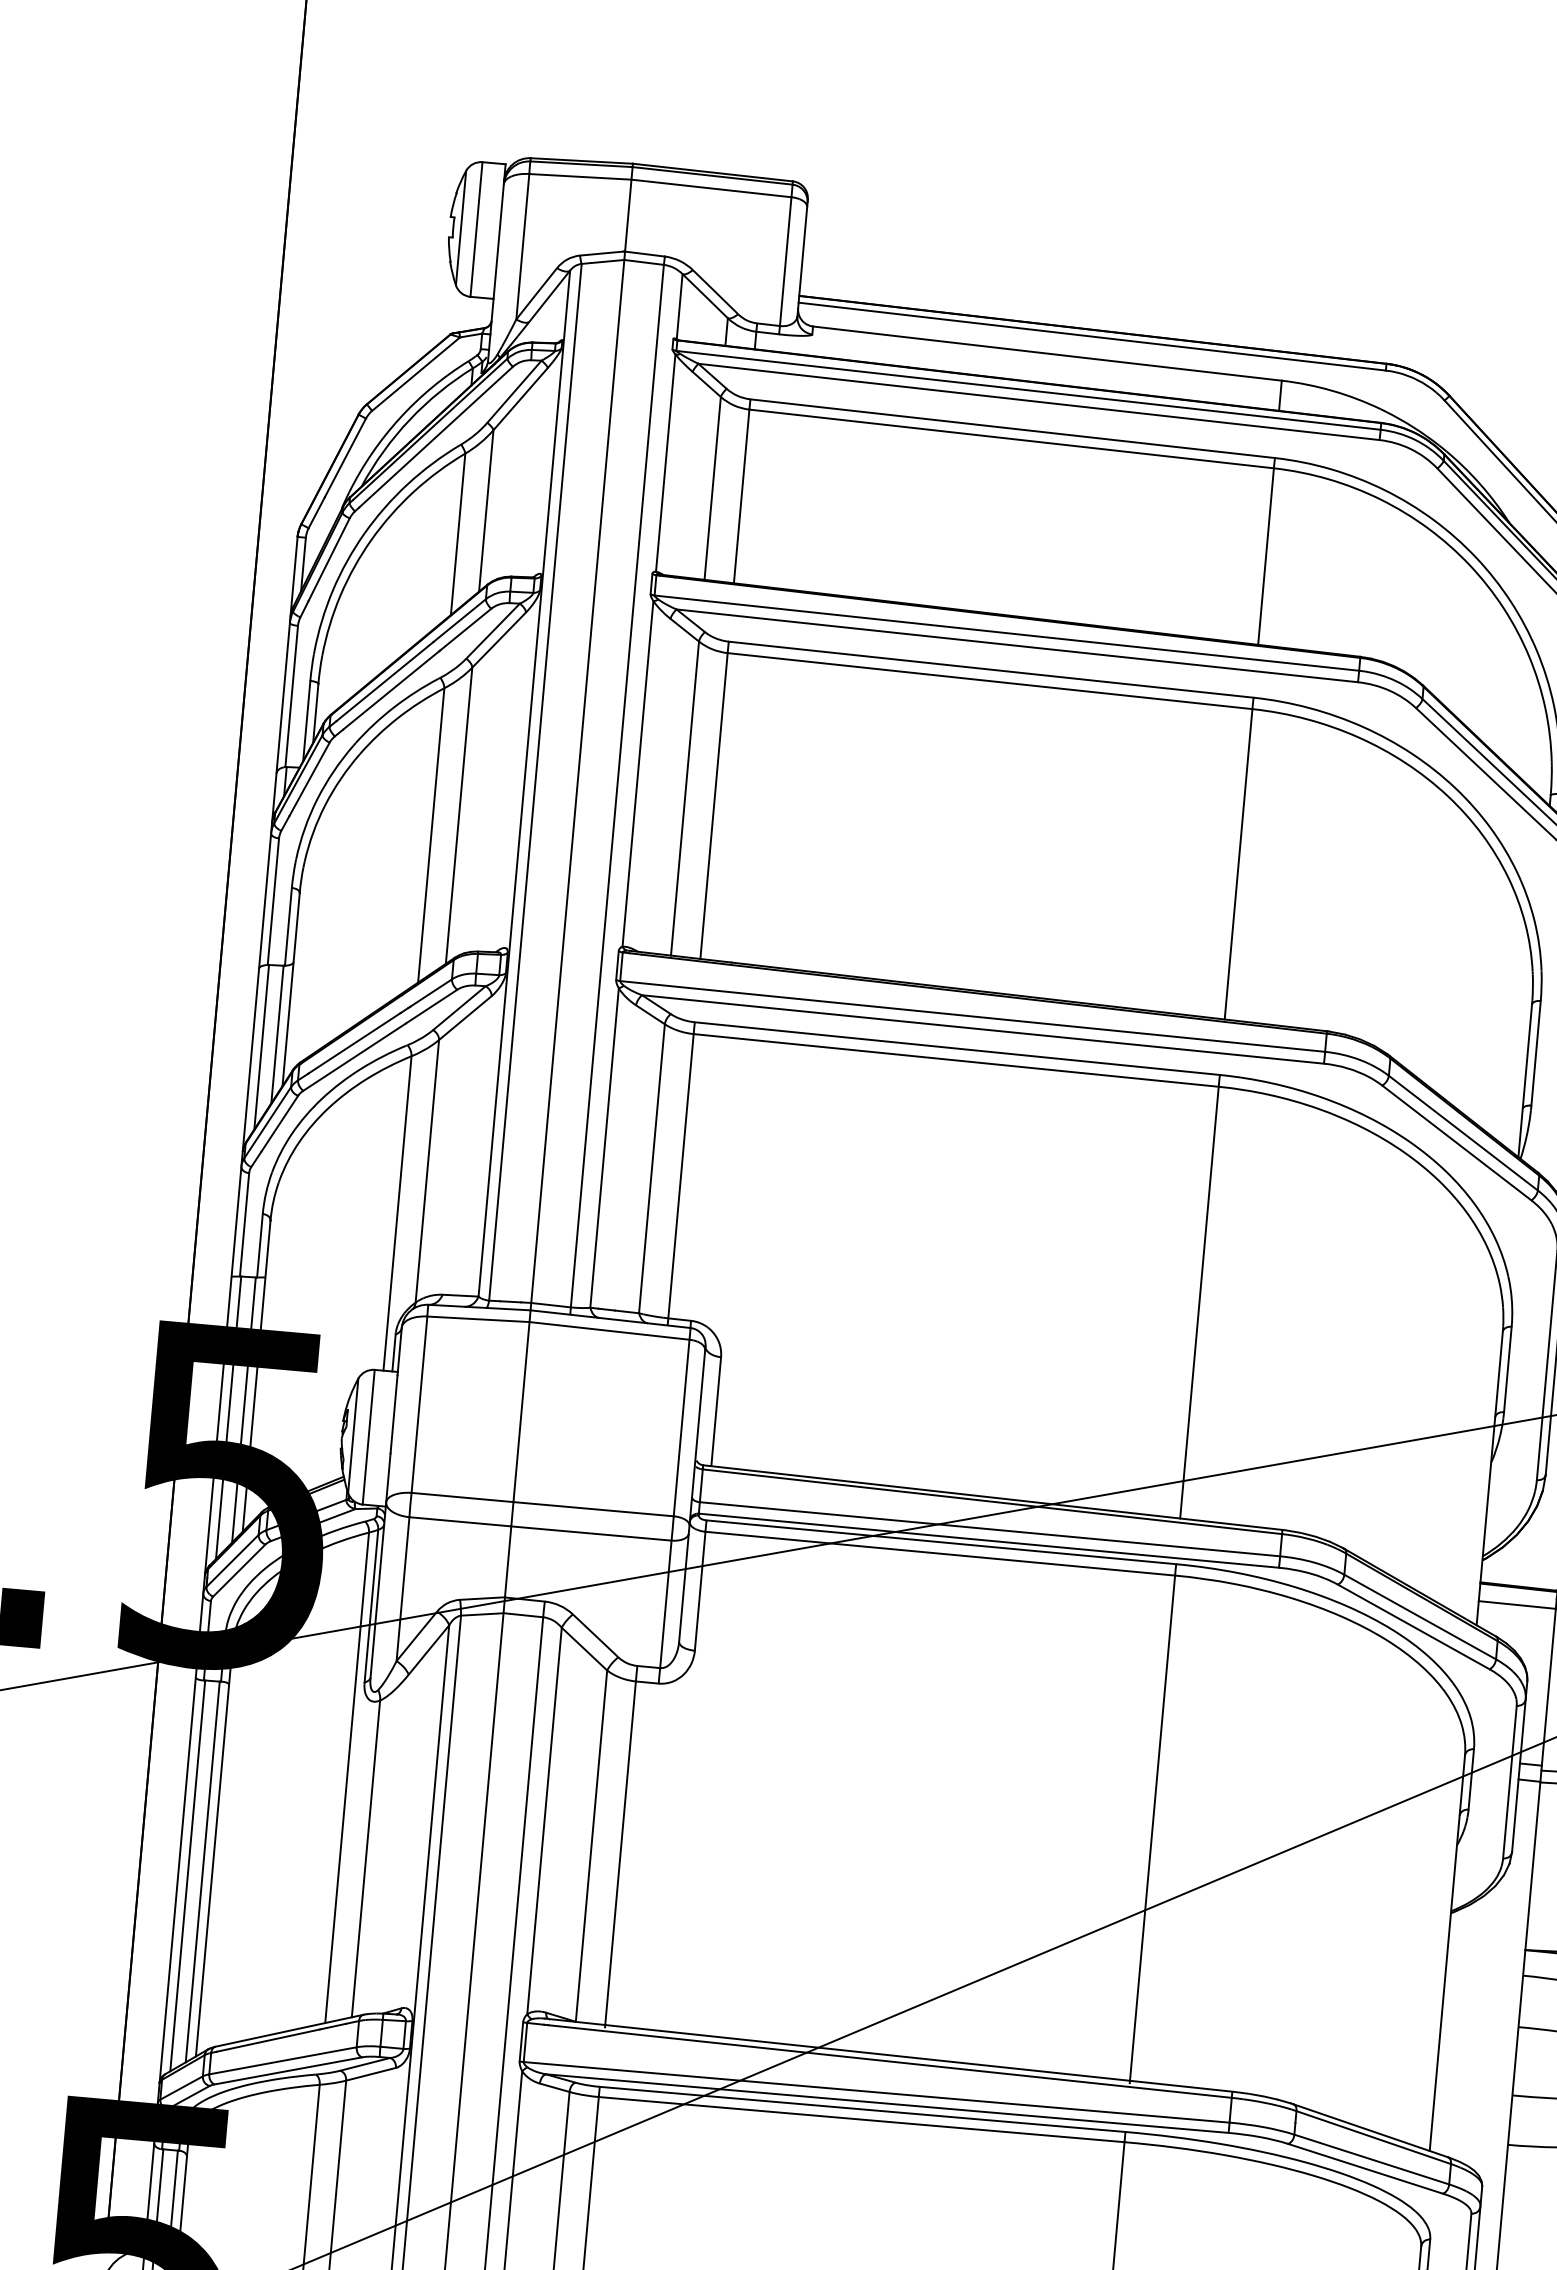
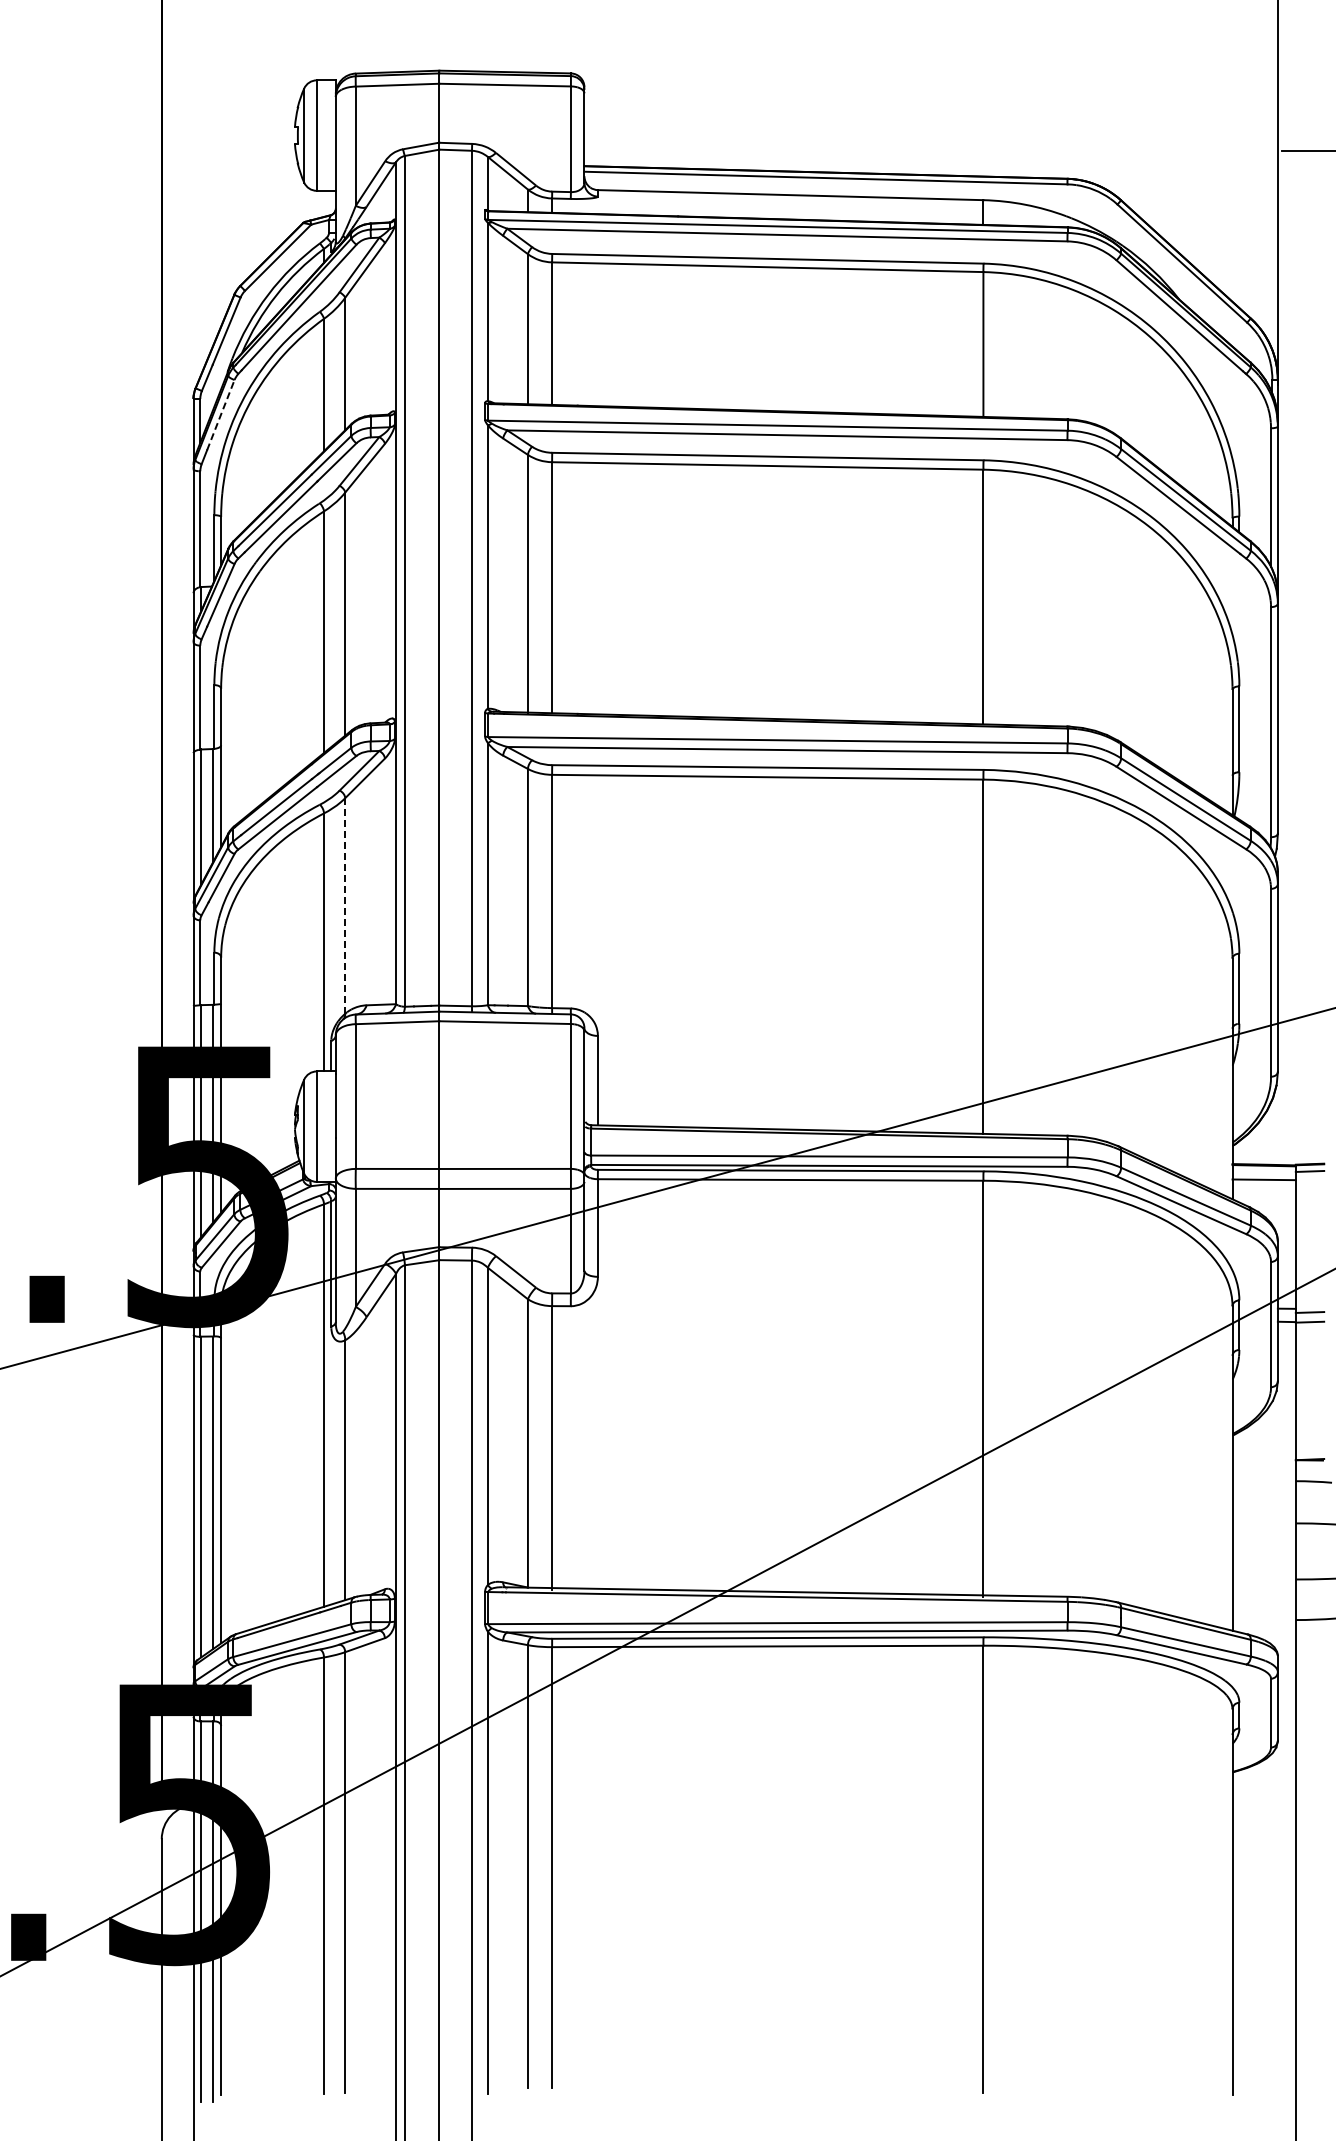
line: (328, 560) -> (220, 415), solid -> dashed
line: (427, 1170) -> (345, 905), solid -> dashed

